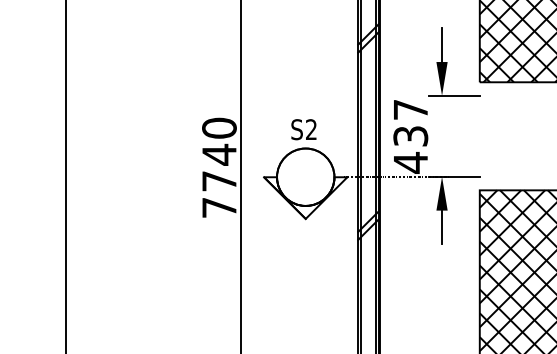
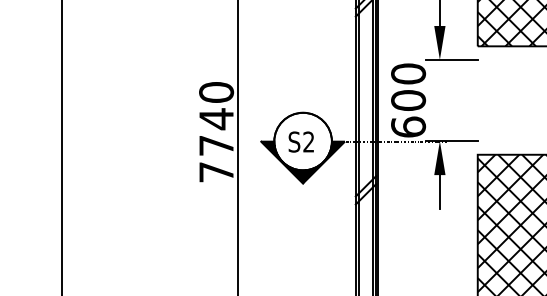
text: (303, 129) -> (300, 141), moved
text: (410, 136) -> (408, 100), 437 -> 600
hatch: (305, 197) -> (302, 161), added

